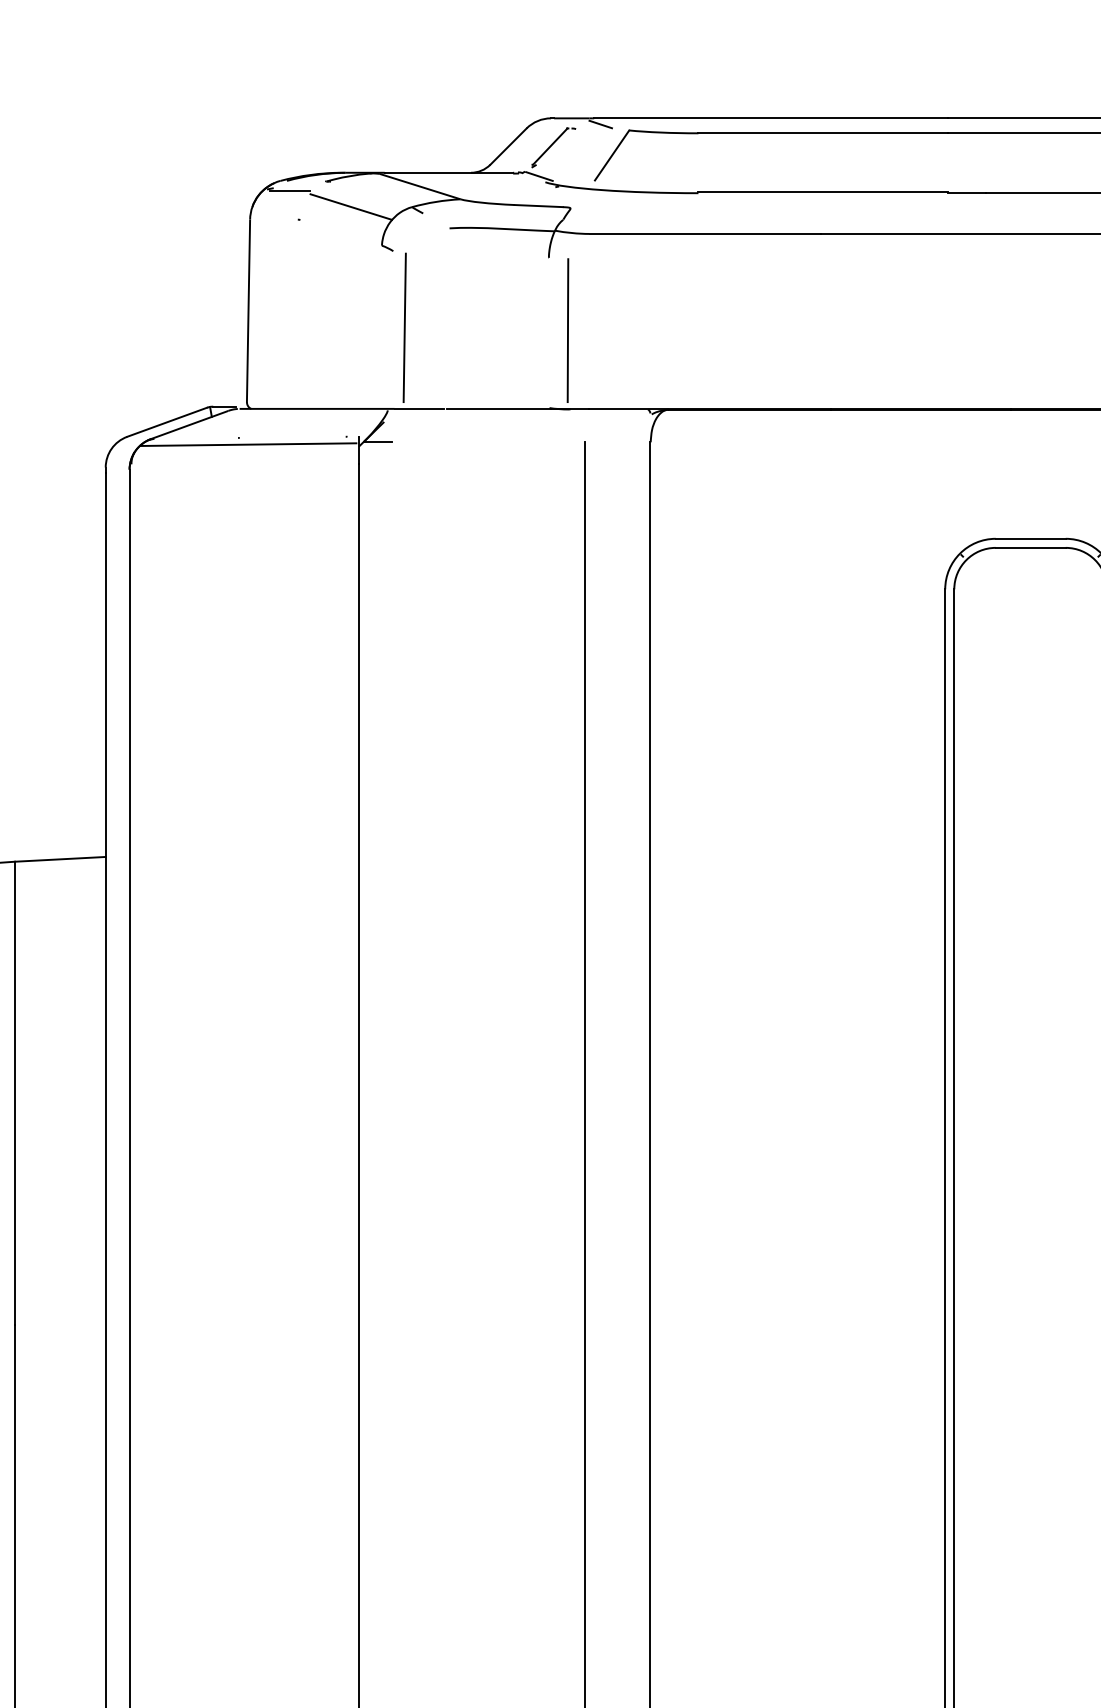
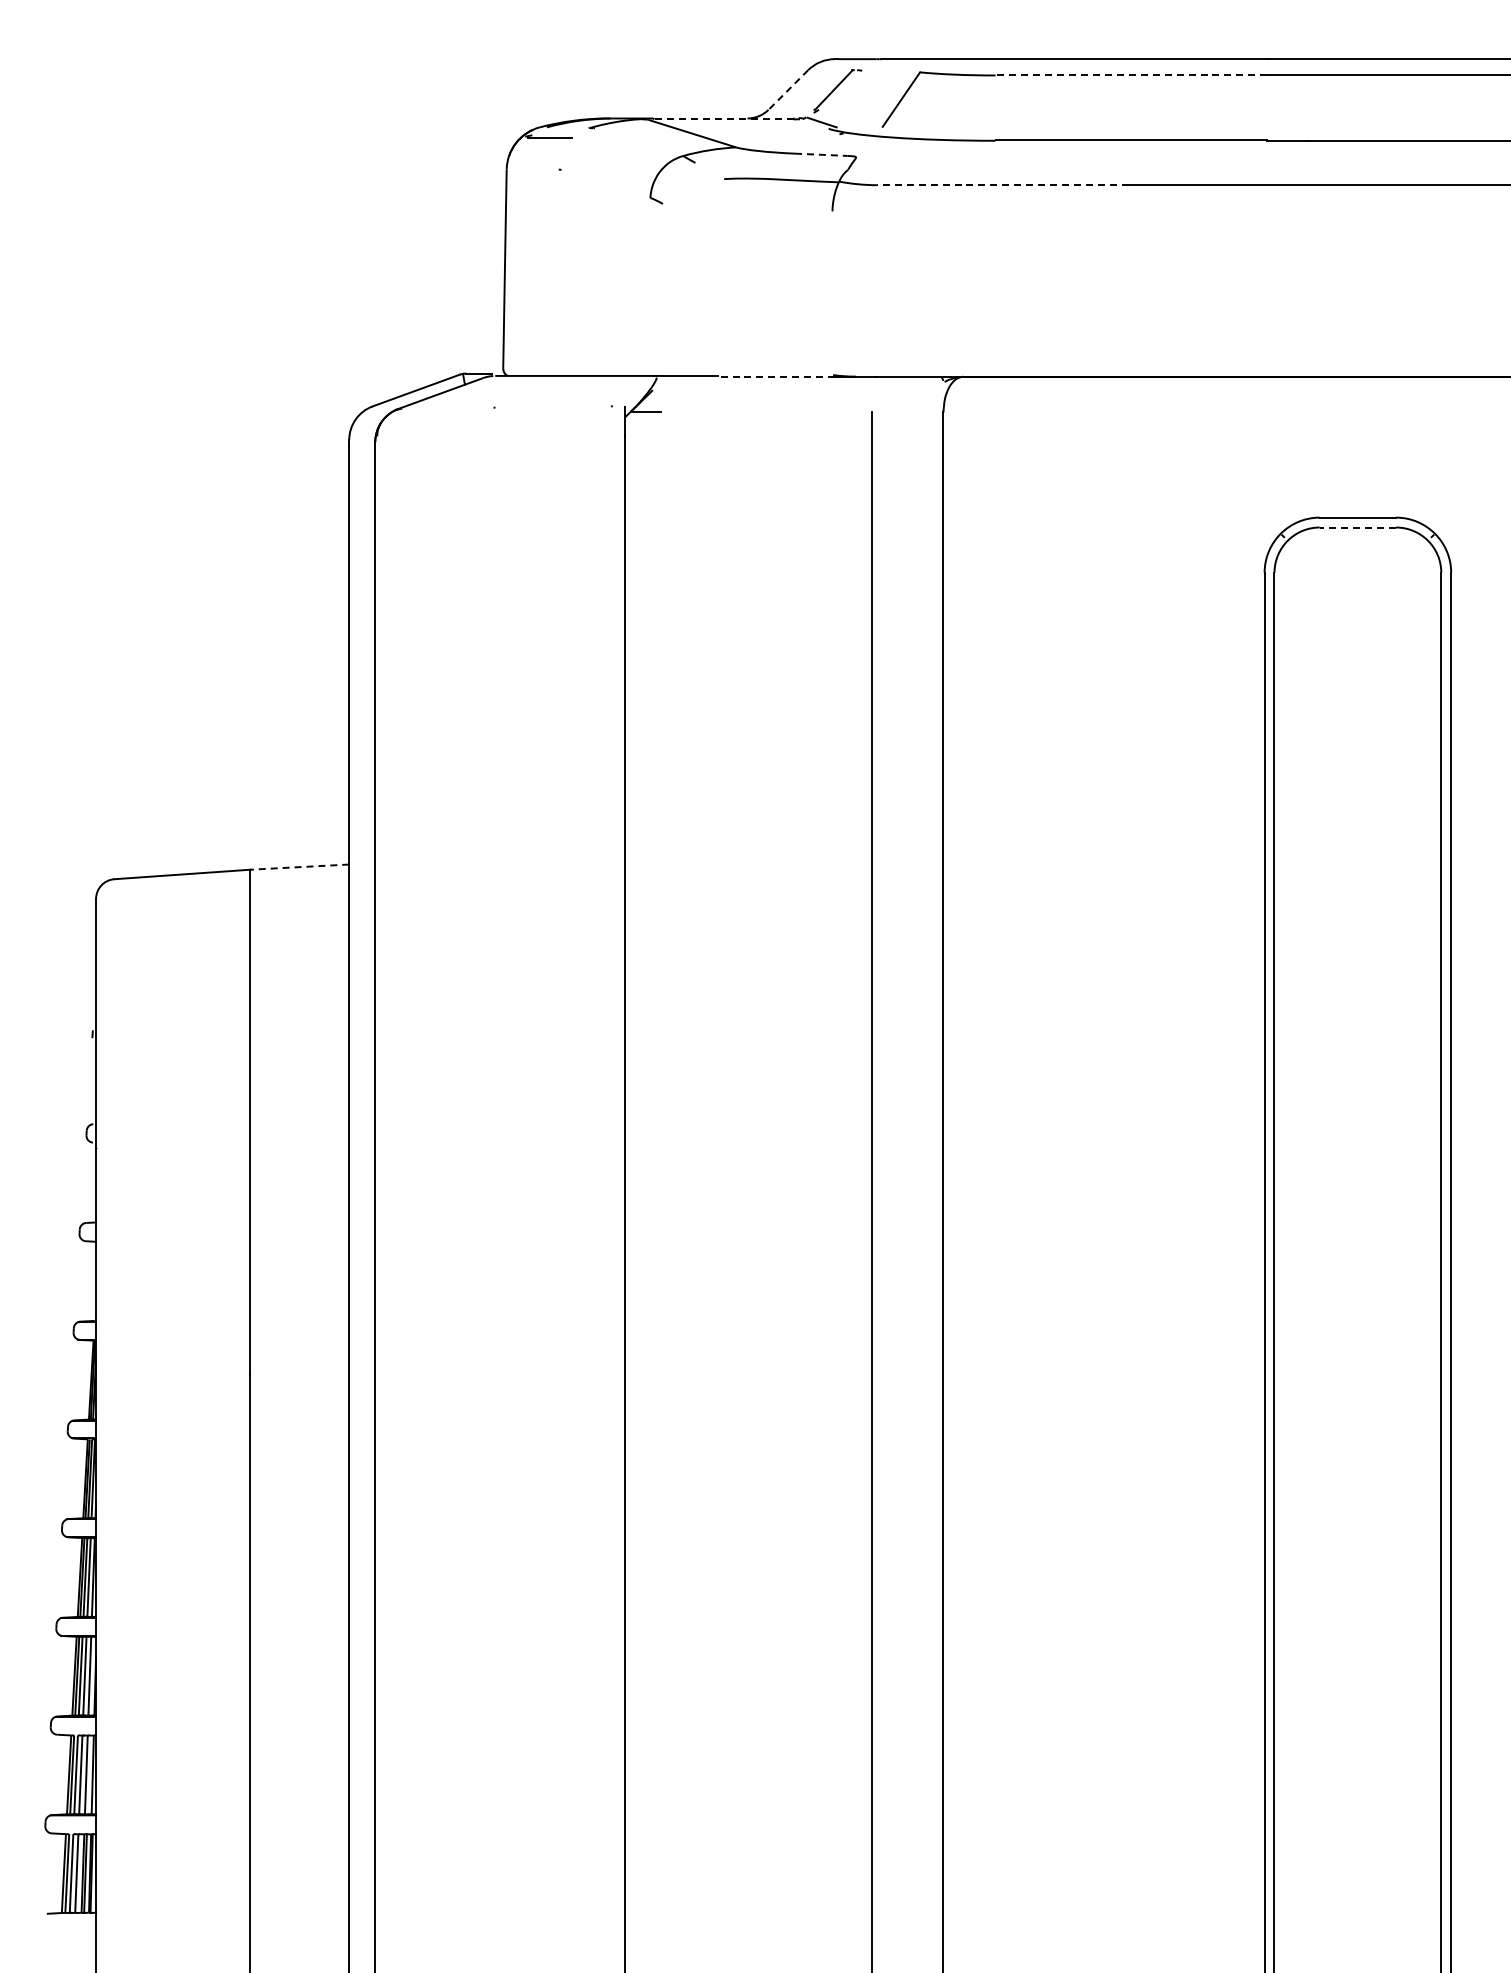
line: (600, 124) -> (888, 65), removed
line: (823, 133) -> (1131, 75), solid -> dashed
line: (508, 147) -> (788, 90), solid -> dashed
line: (448, 172) -> (723, 118), solid -> dashed
line: (538, 205) -> (821, 154), solid -> dashed
line: (350, 206) -> (616, 155), removed
line: (704, 234) -> (1002, 185), solid -> dashed
line: (404, 327) -> (675, 287), removed
line: (568, 330) -> (853, 290), removed
line: (499, 409) -> (778, 376), solid -> dashed
line: (248, 444) -> (504, 414), removed
line: (1030, 547) -> (1357, 527), solid -> dashed
line: (60, 859) -> (299, 867), solid -> dashed

